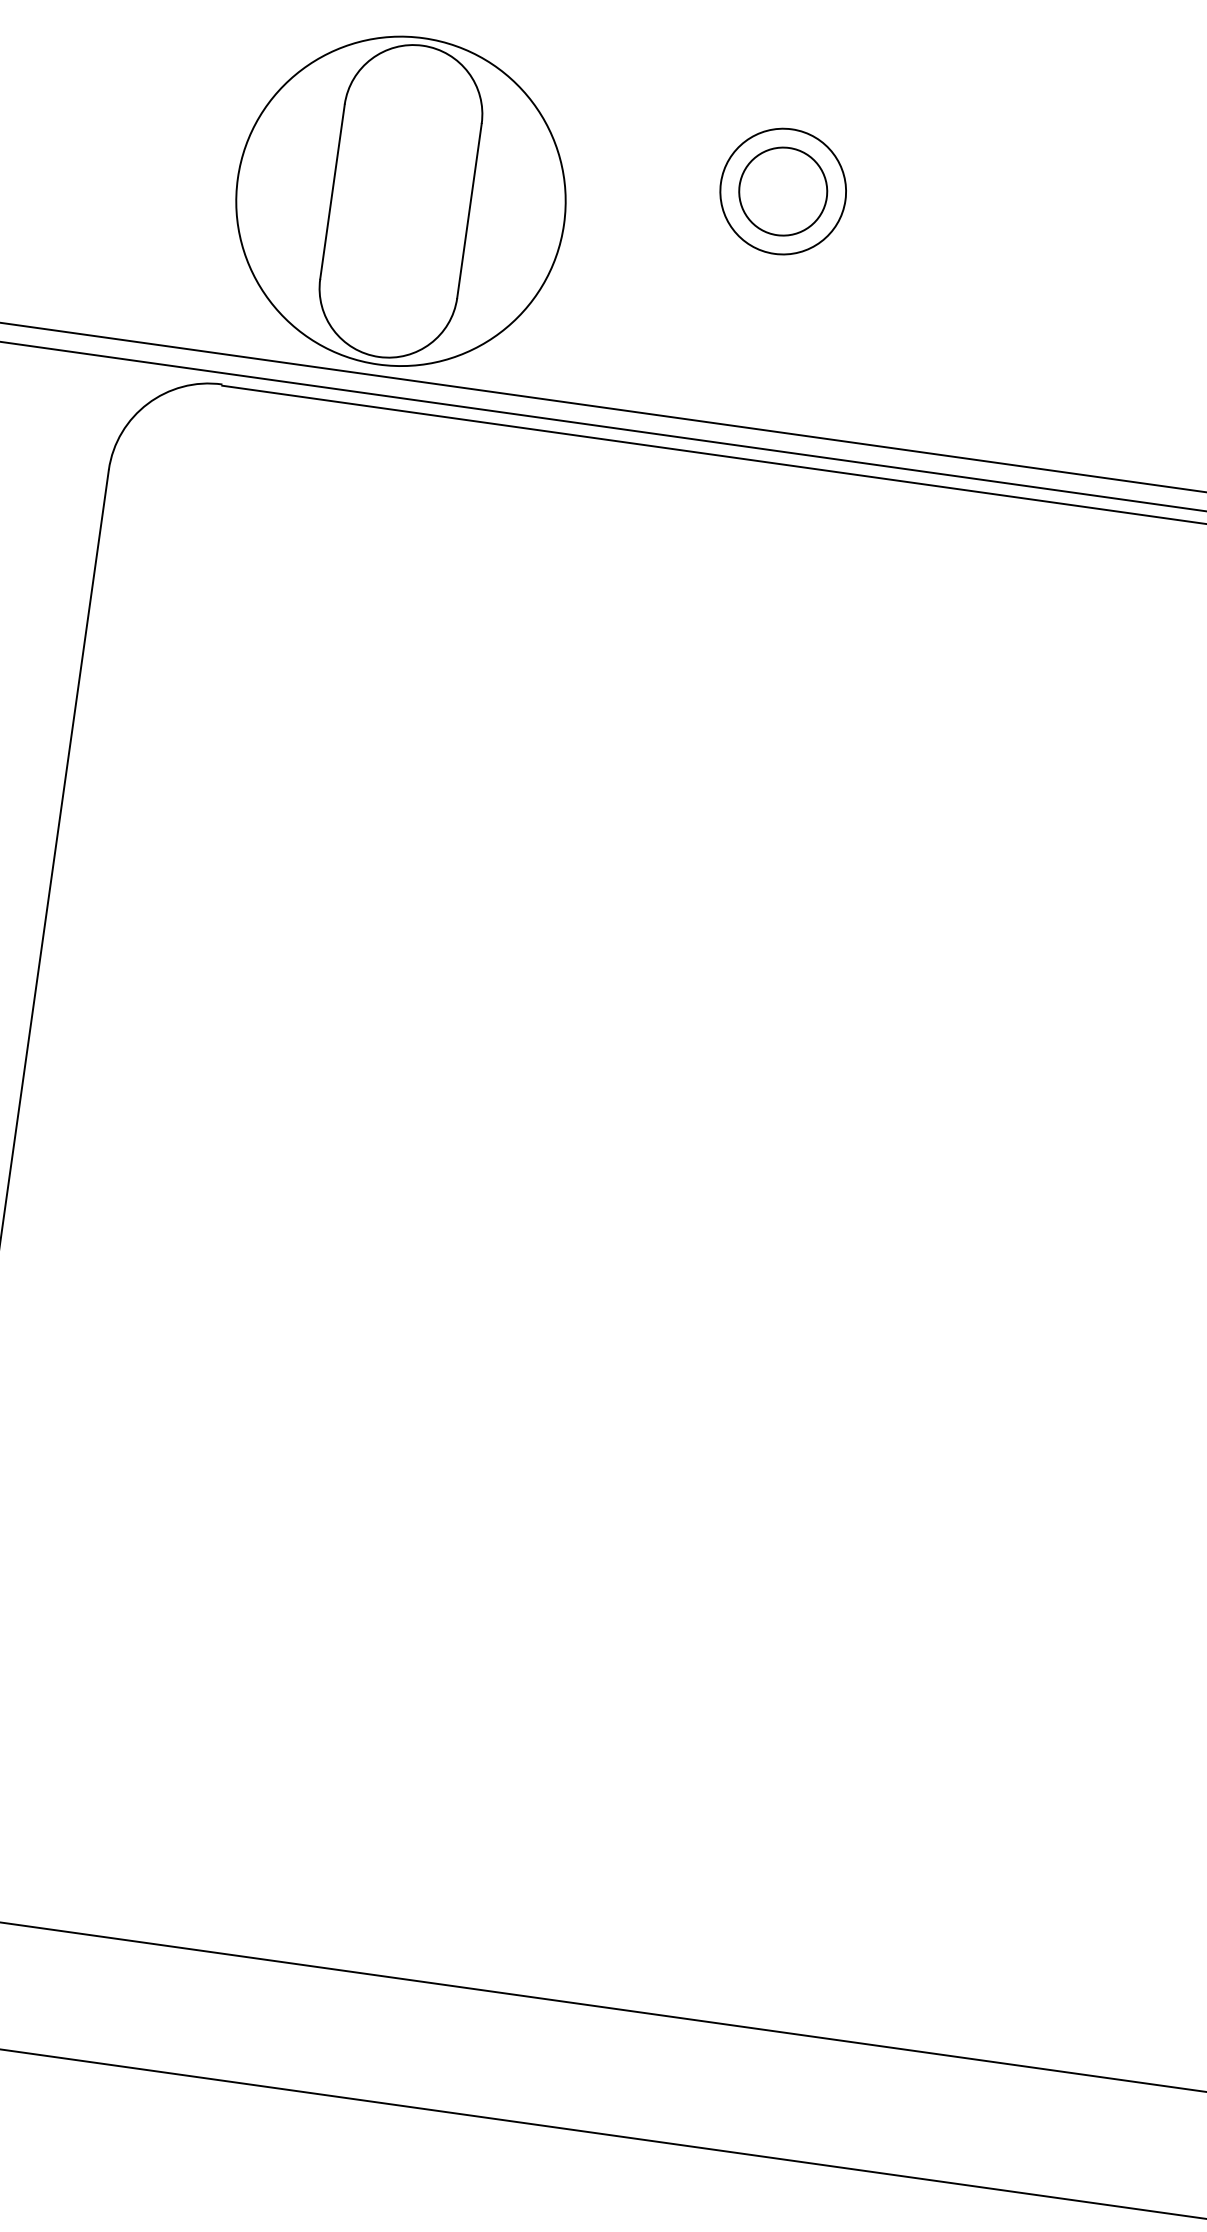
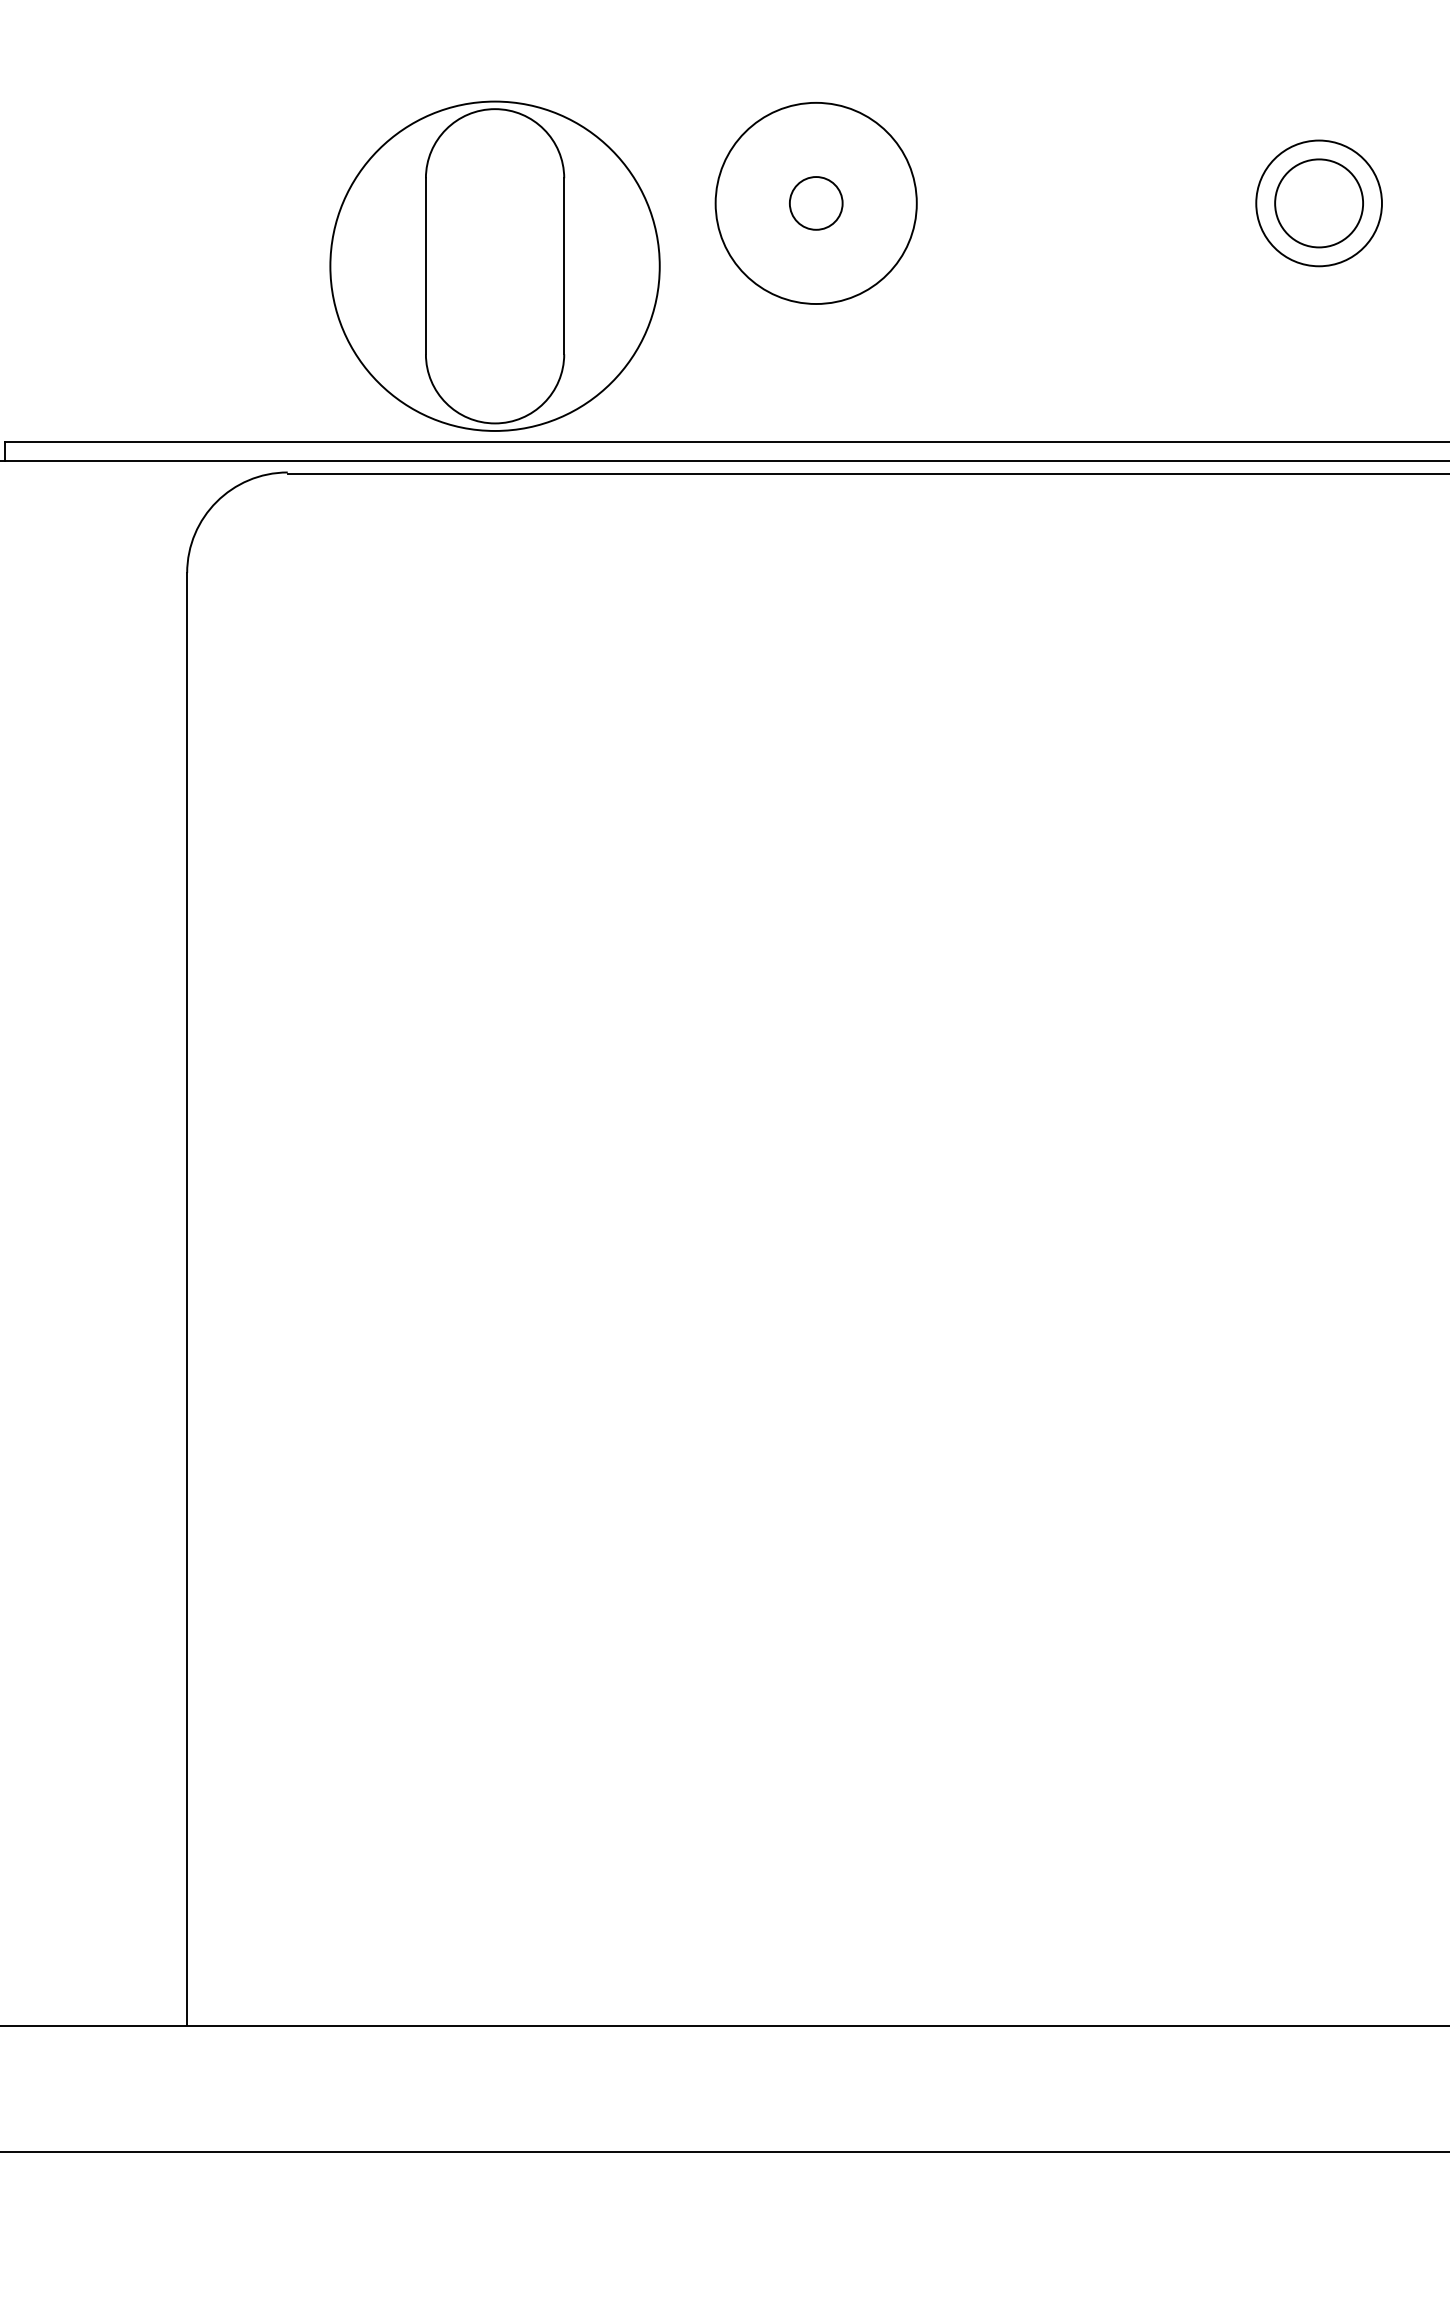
circle: (783, 191) -> (816, 203), size x0.6
circle: (783, 191) -> (816, 203), size x1.6
part: (400, 200) -> (494, 265), moved

